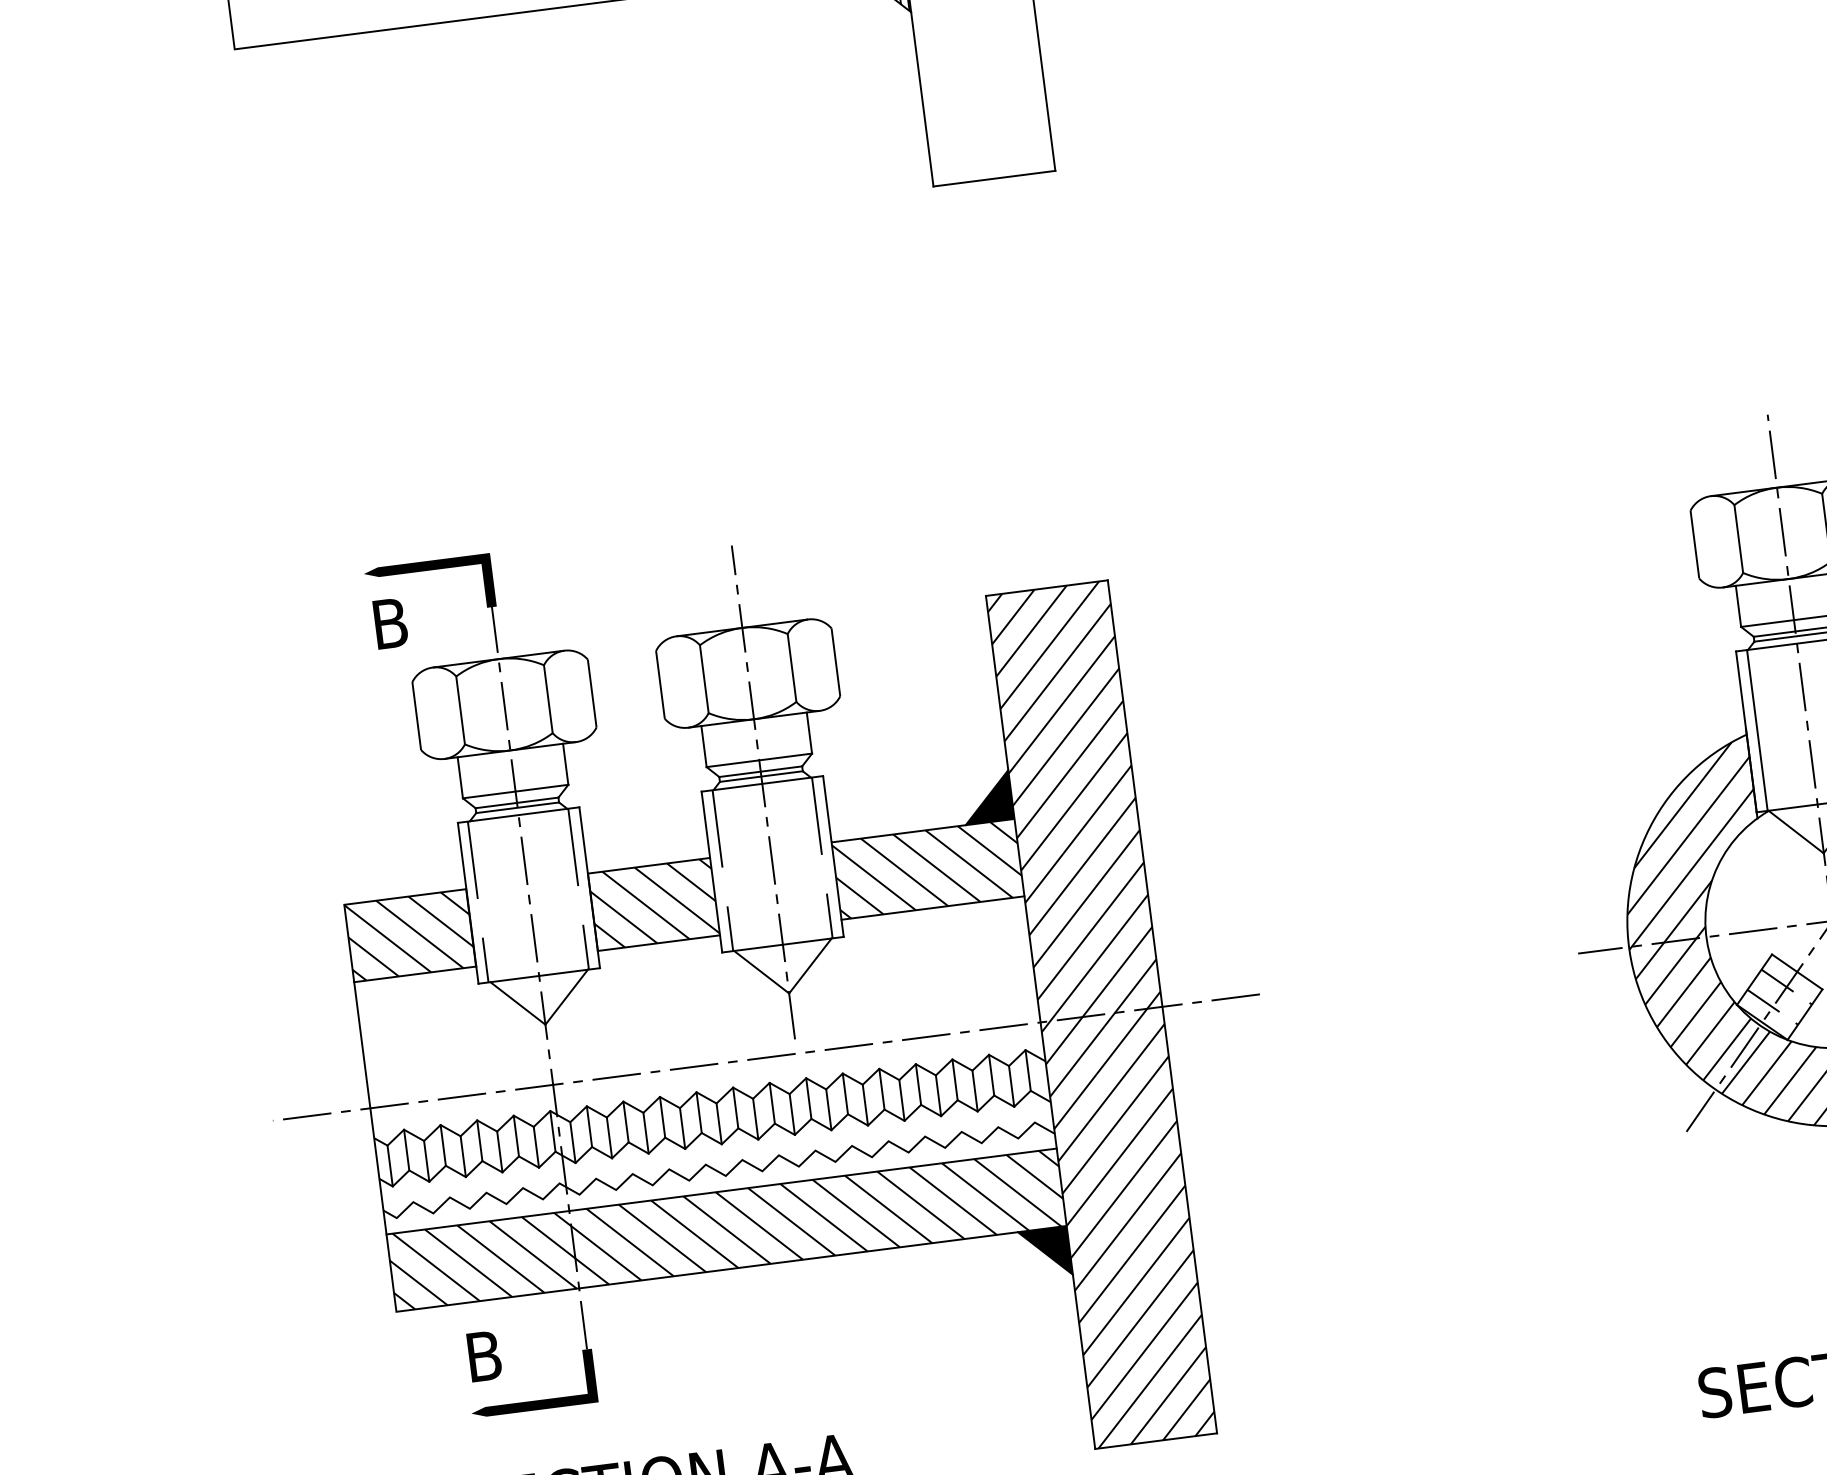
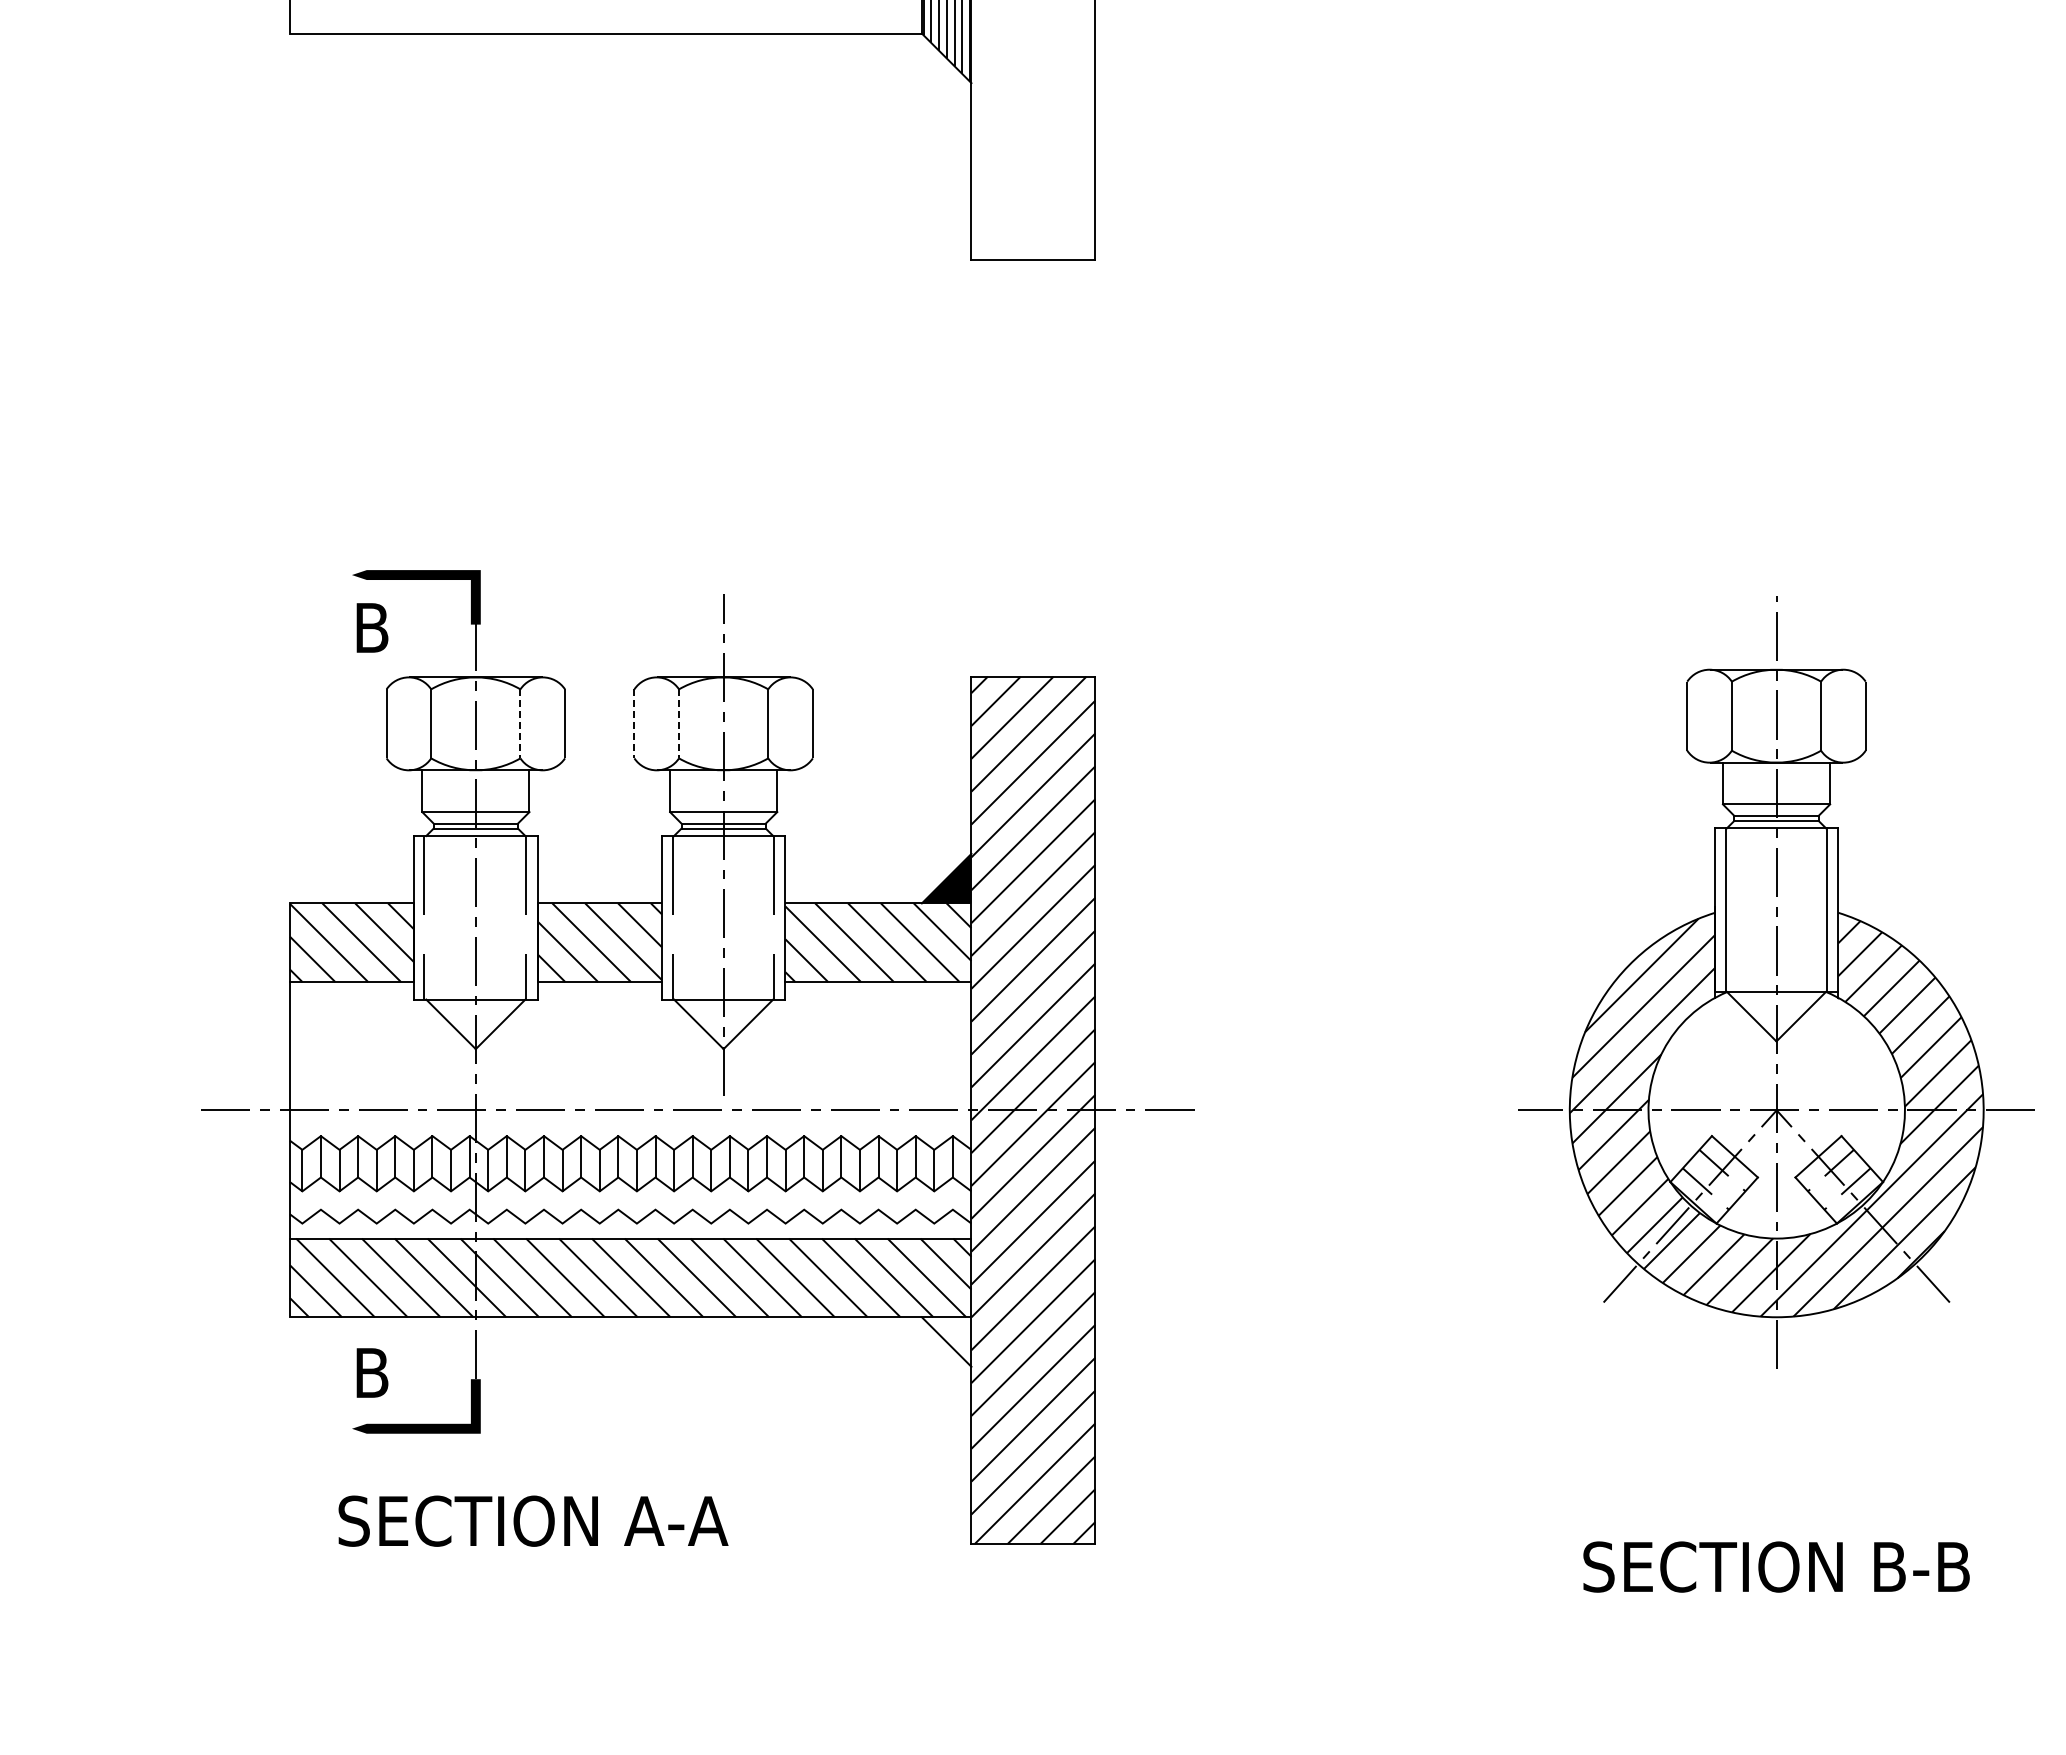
line: (704, 678) -> (679, 723), solid -> dashed
line: (660, 684) -> (634, 723), solid -> dashed
line: (548, 698) -> (520, 723), solid -> dashed
fill: (1045, 1252) -> (946, 1341), removed

